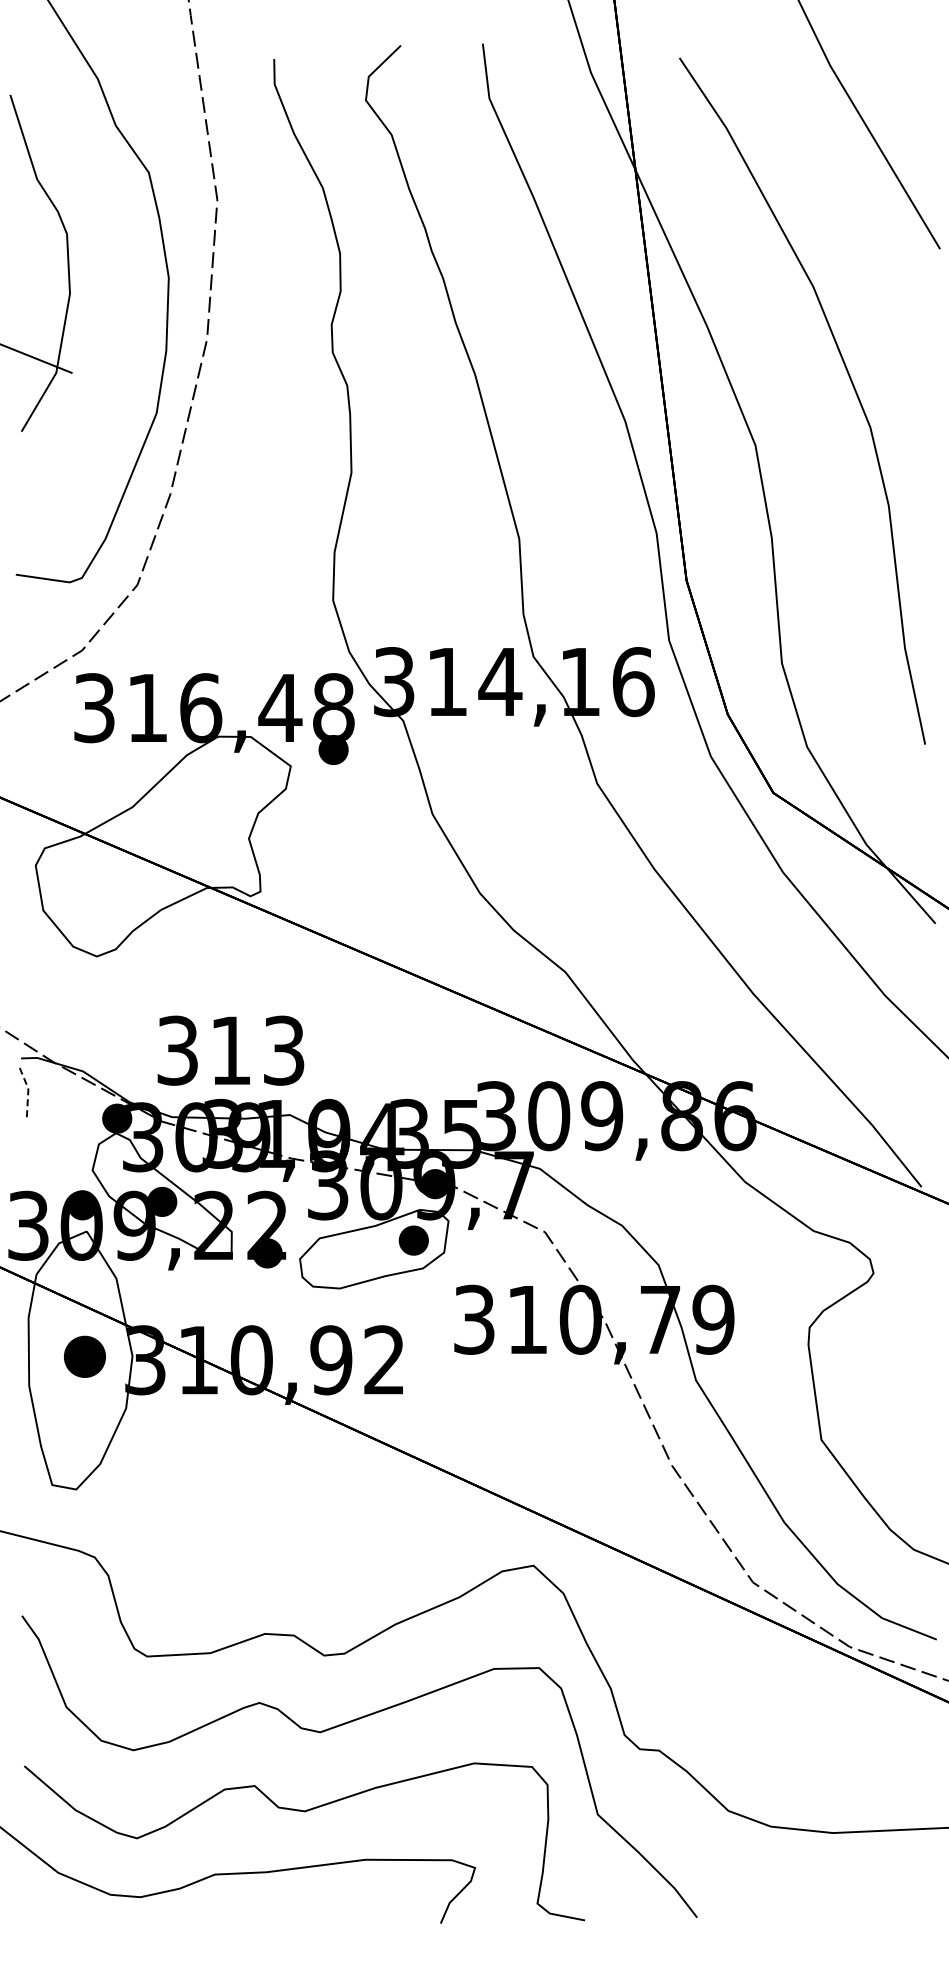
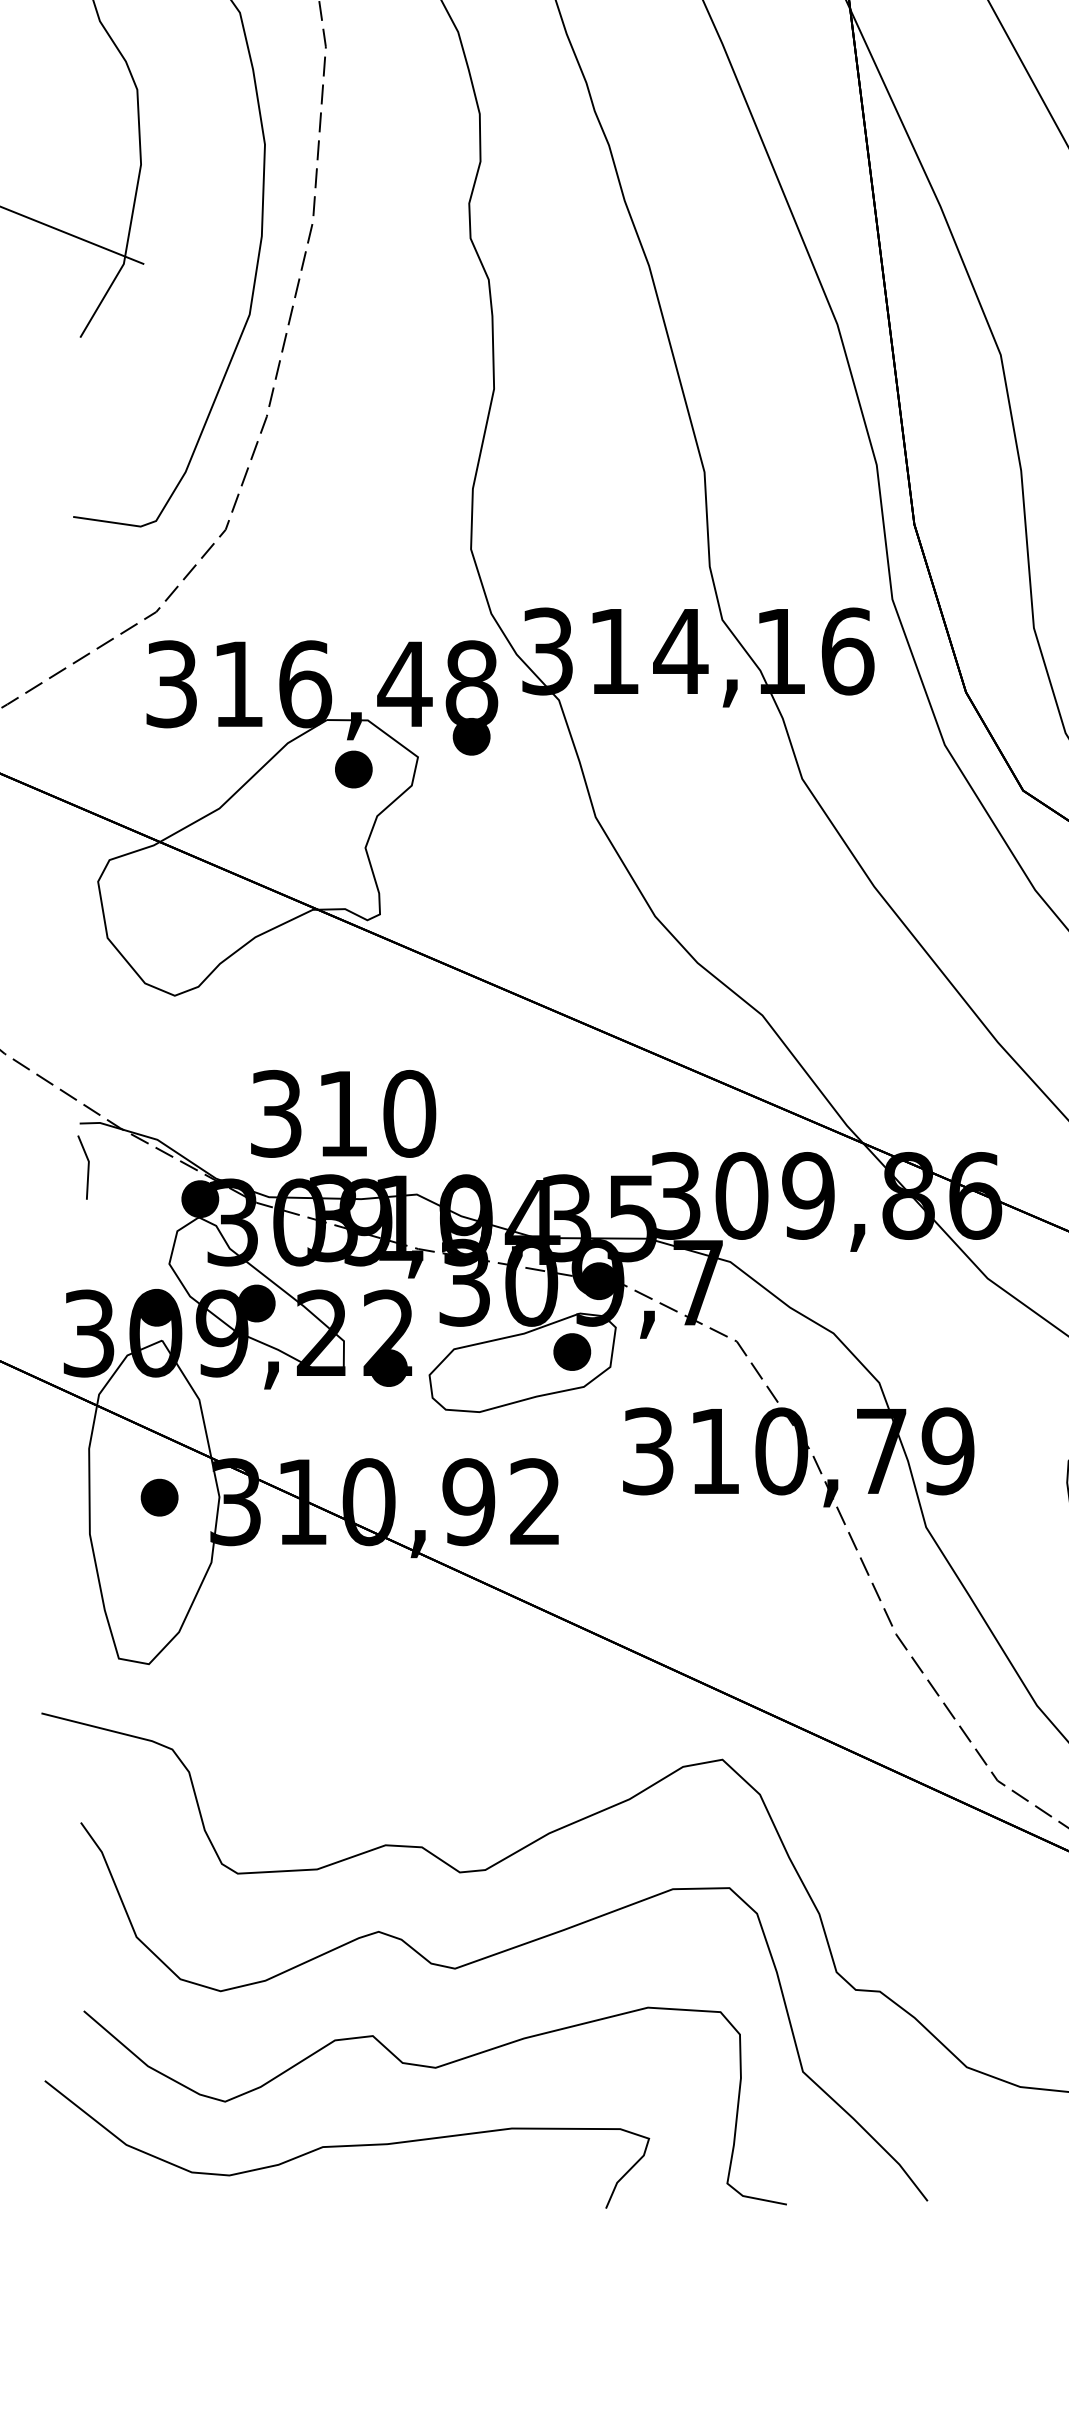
part: (239, 776) -> (353, 769), added
text: (284, 1050) -> (410, 1113), 313 -> 310
line: (28, 1092) -> (89, 1166), dashed -> solid
part: (84, 1356) -> (159, 1497), size x0.71

